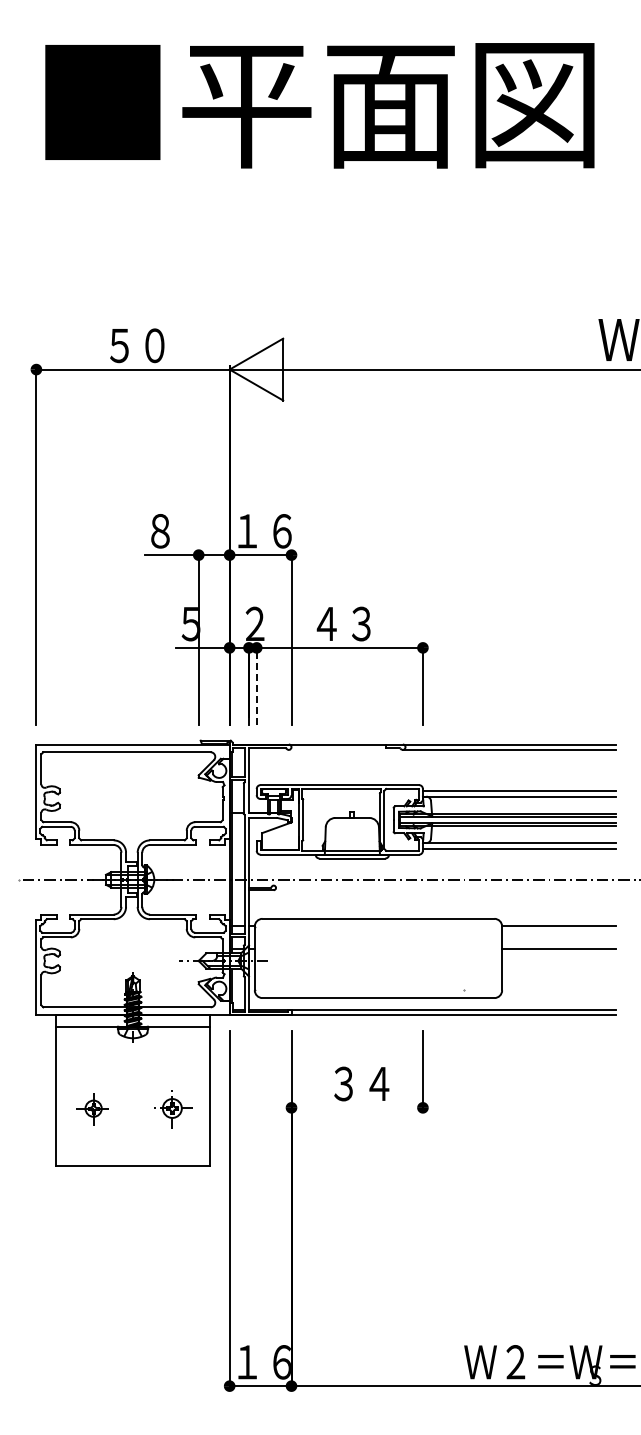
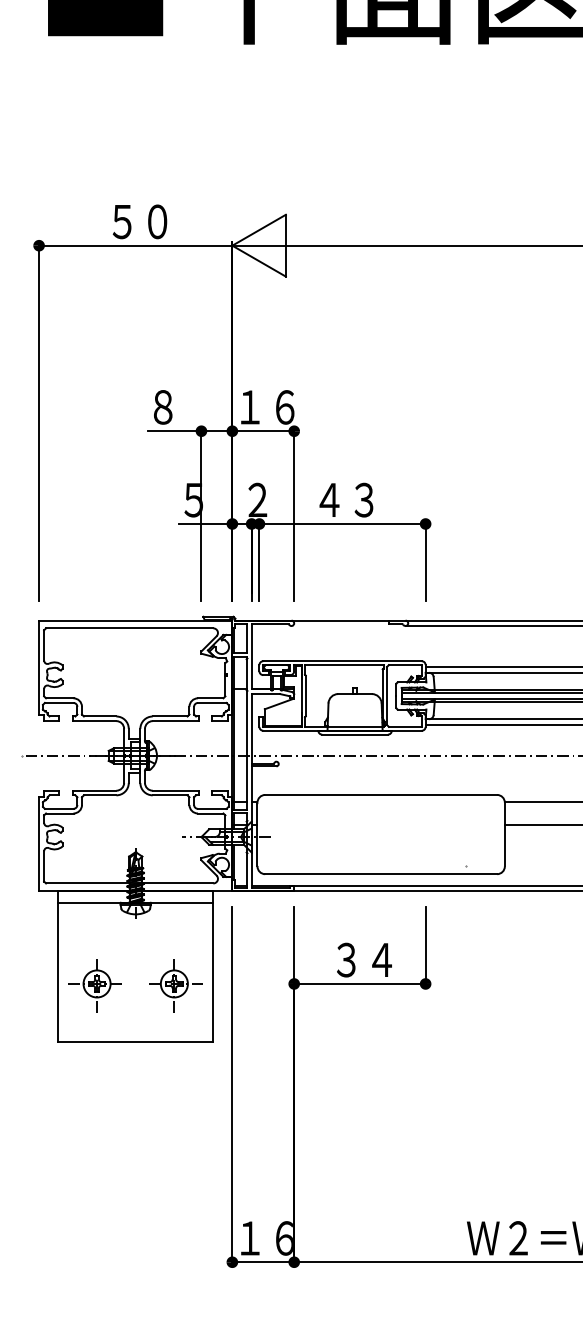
line: (256, 684) -> (259, 560), dashed -> solid
line: (356, 1107) -> (359, 983), added
part: (92, 1109) -> (95, 985), size x1.67
part: (173, 1109) -> (176, 985), size x1.43

